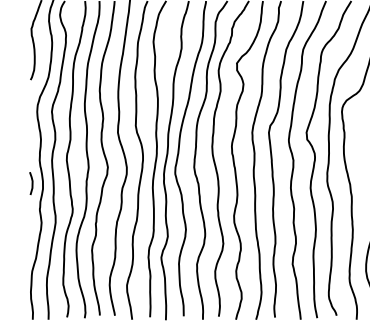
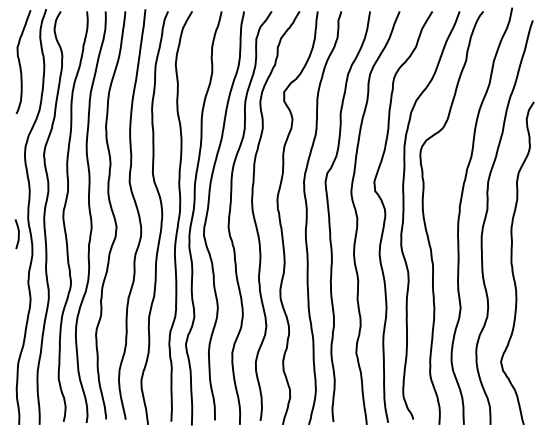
line: (31, 184) -> (17, 235), moved

